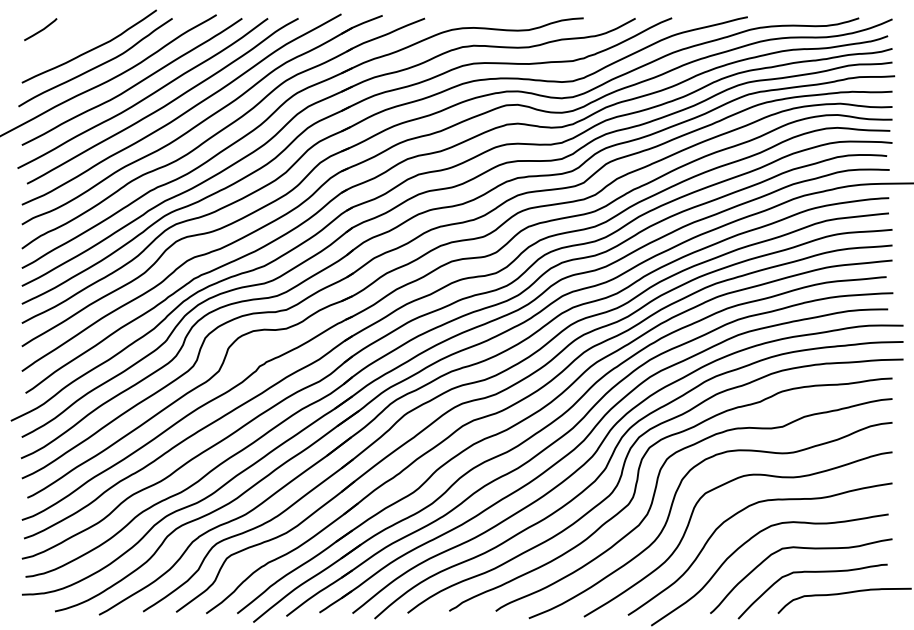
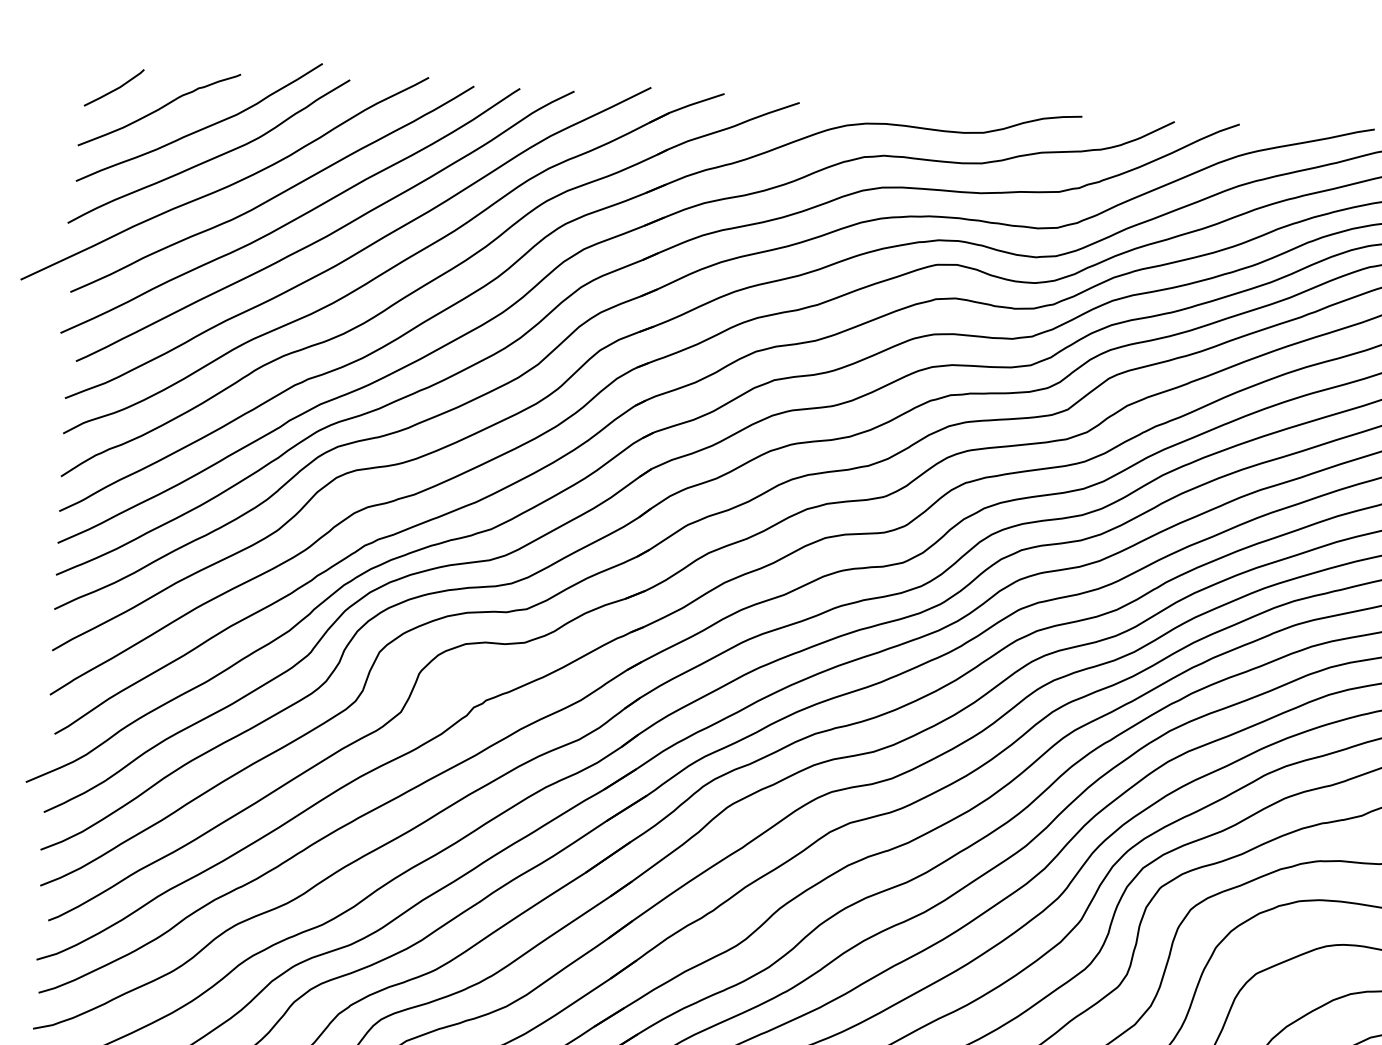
curve: (66, 40) -> (159, 109), added

